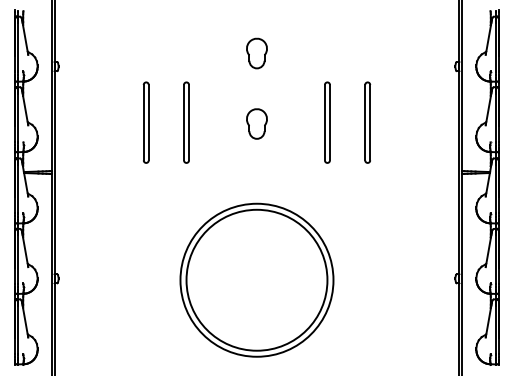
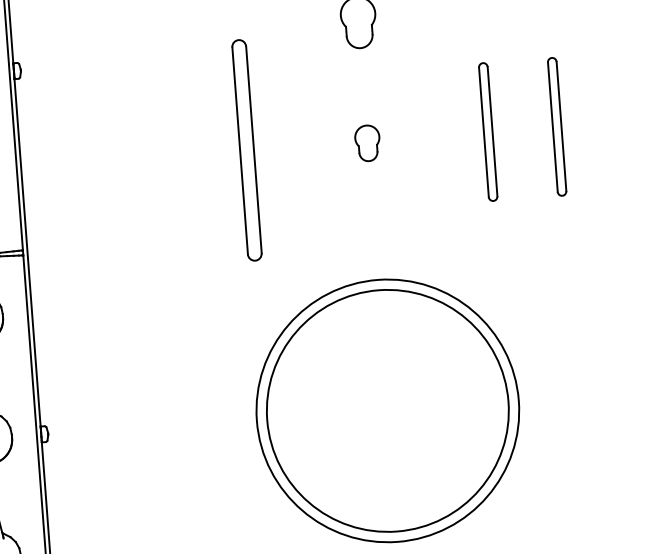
part: (145, 122) -> (176, 155), removed
part: (186, 122) -> (246, 149), size x1.6
part: (256, 123) -> (366, 142), size x0.7

